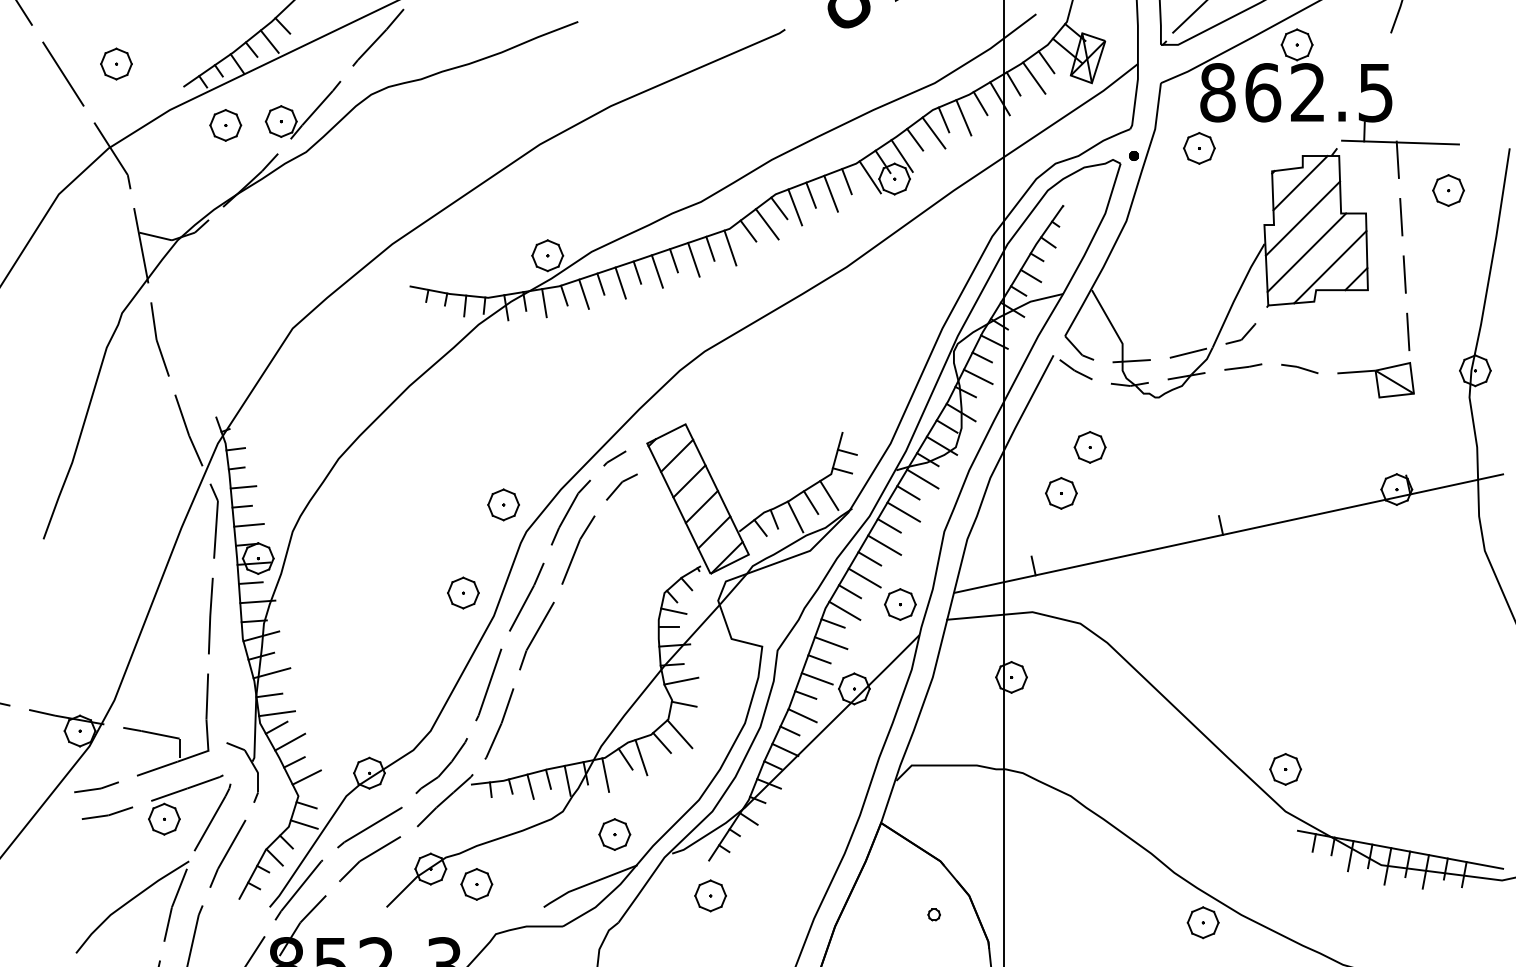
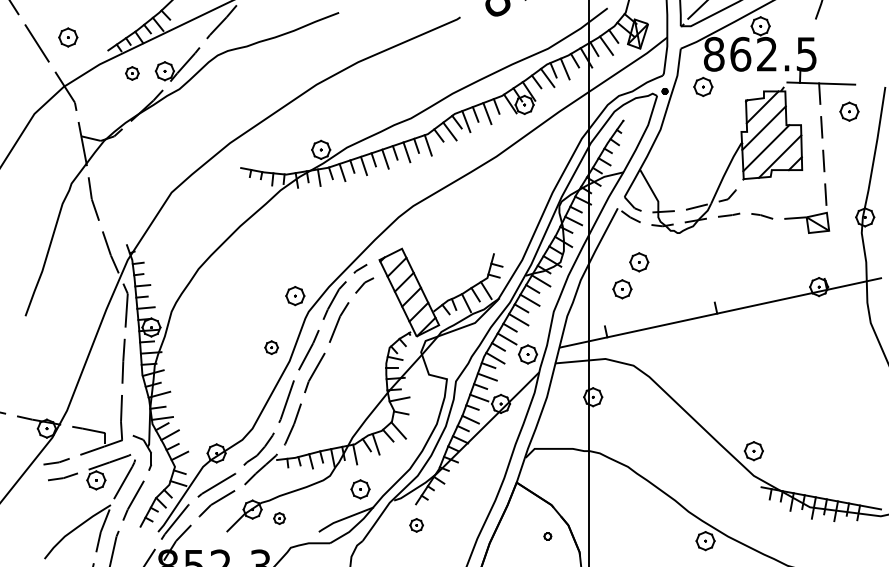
part: (225, 125) -> (132, 73), size x0.7
part: (463, 592) -> (271, 347), size x0.7
part: (476, 884) -> (279, 518), size x0.6
part: (710, 896) -> (416, 525), size x0.7

